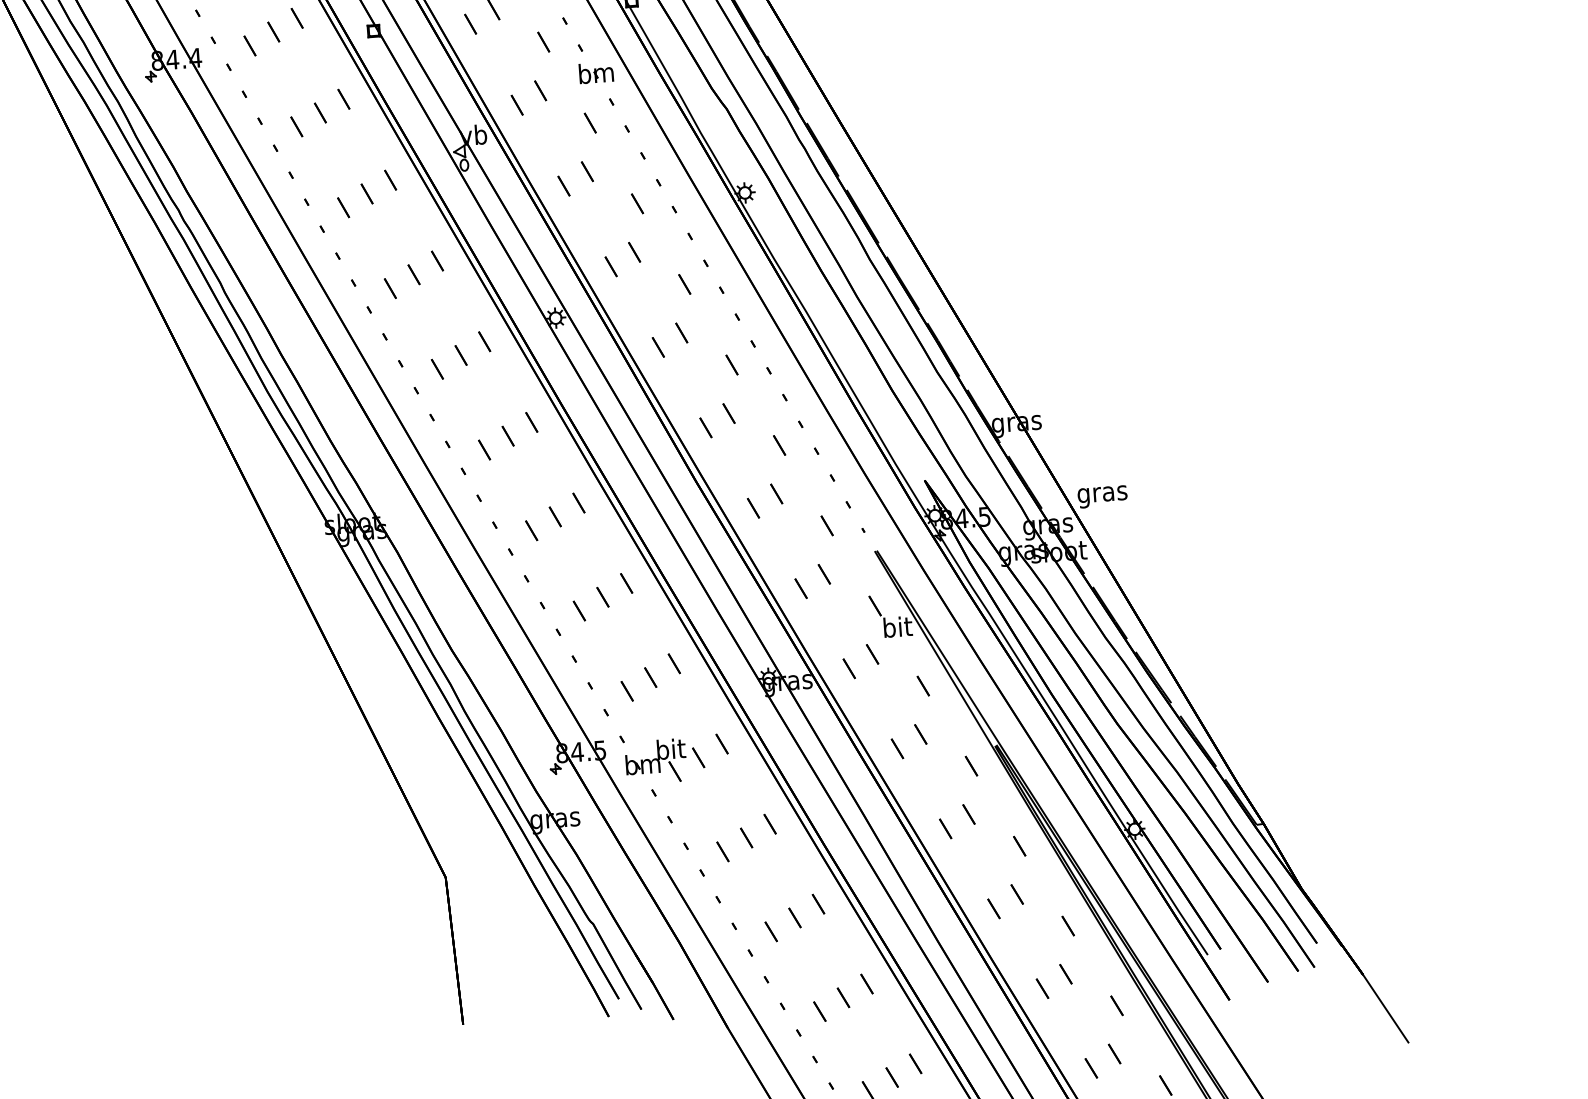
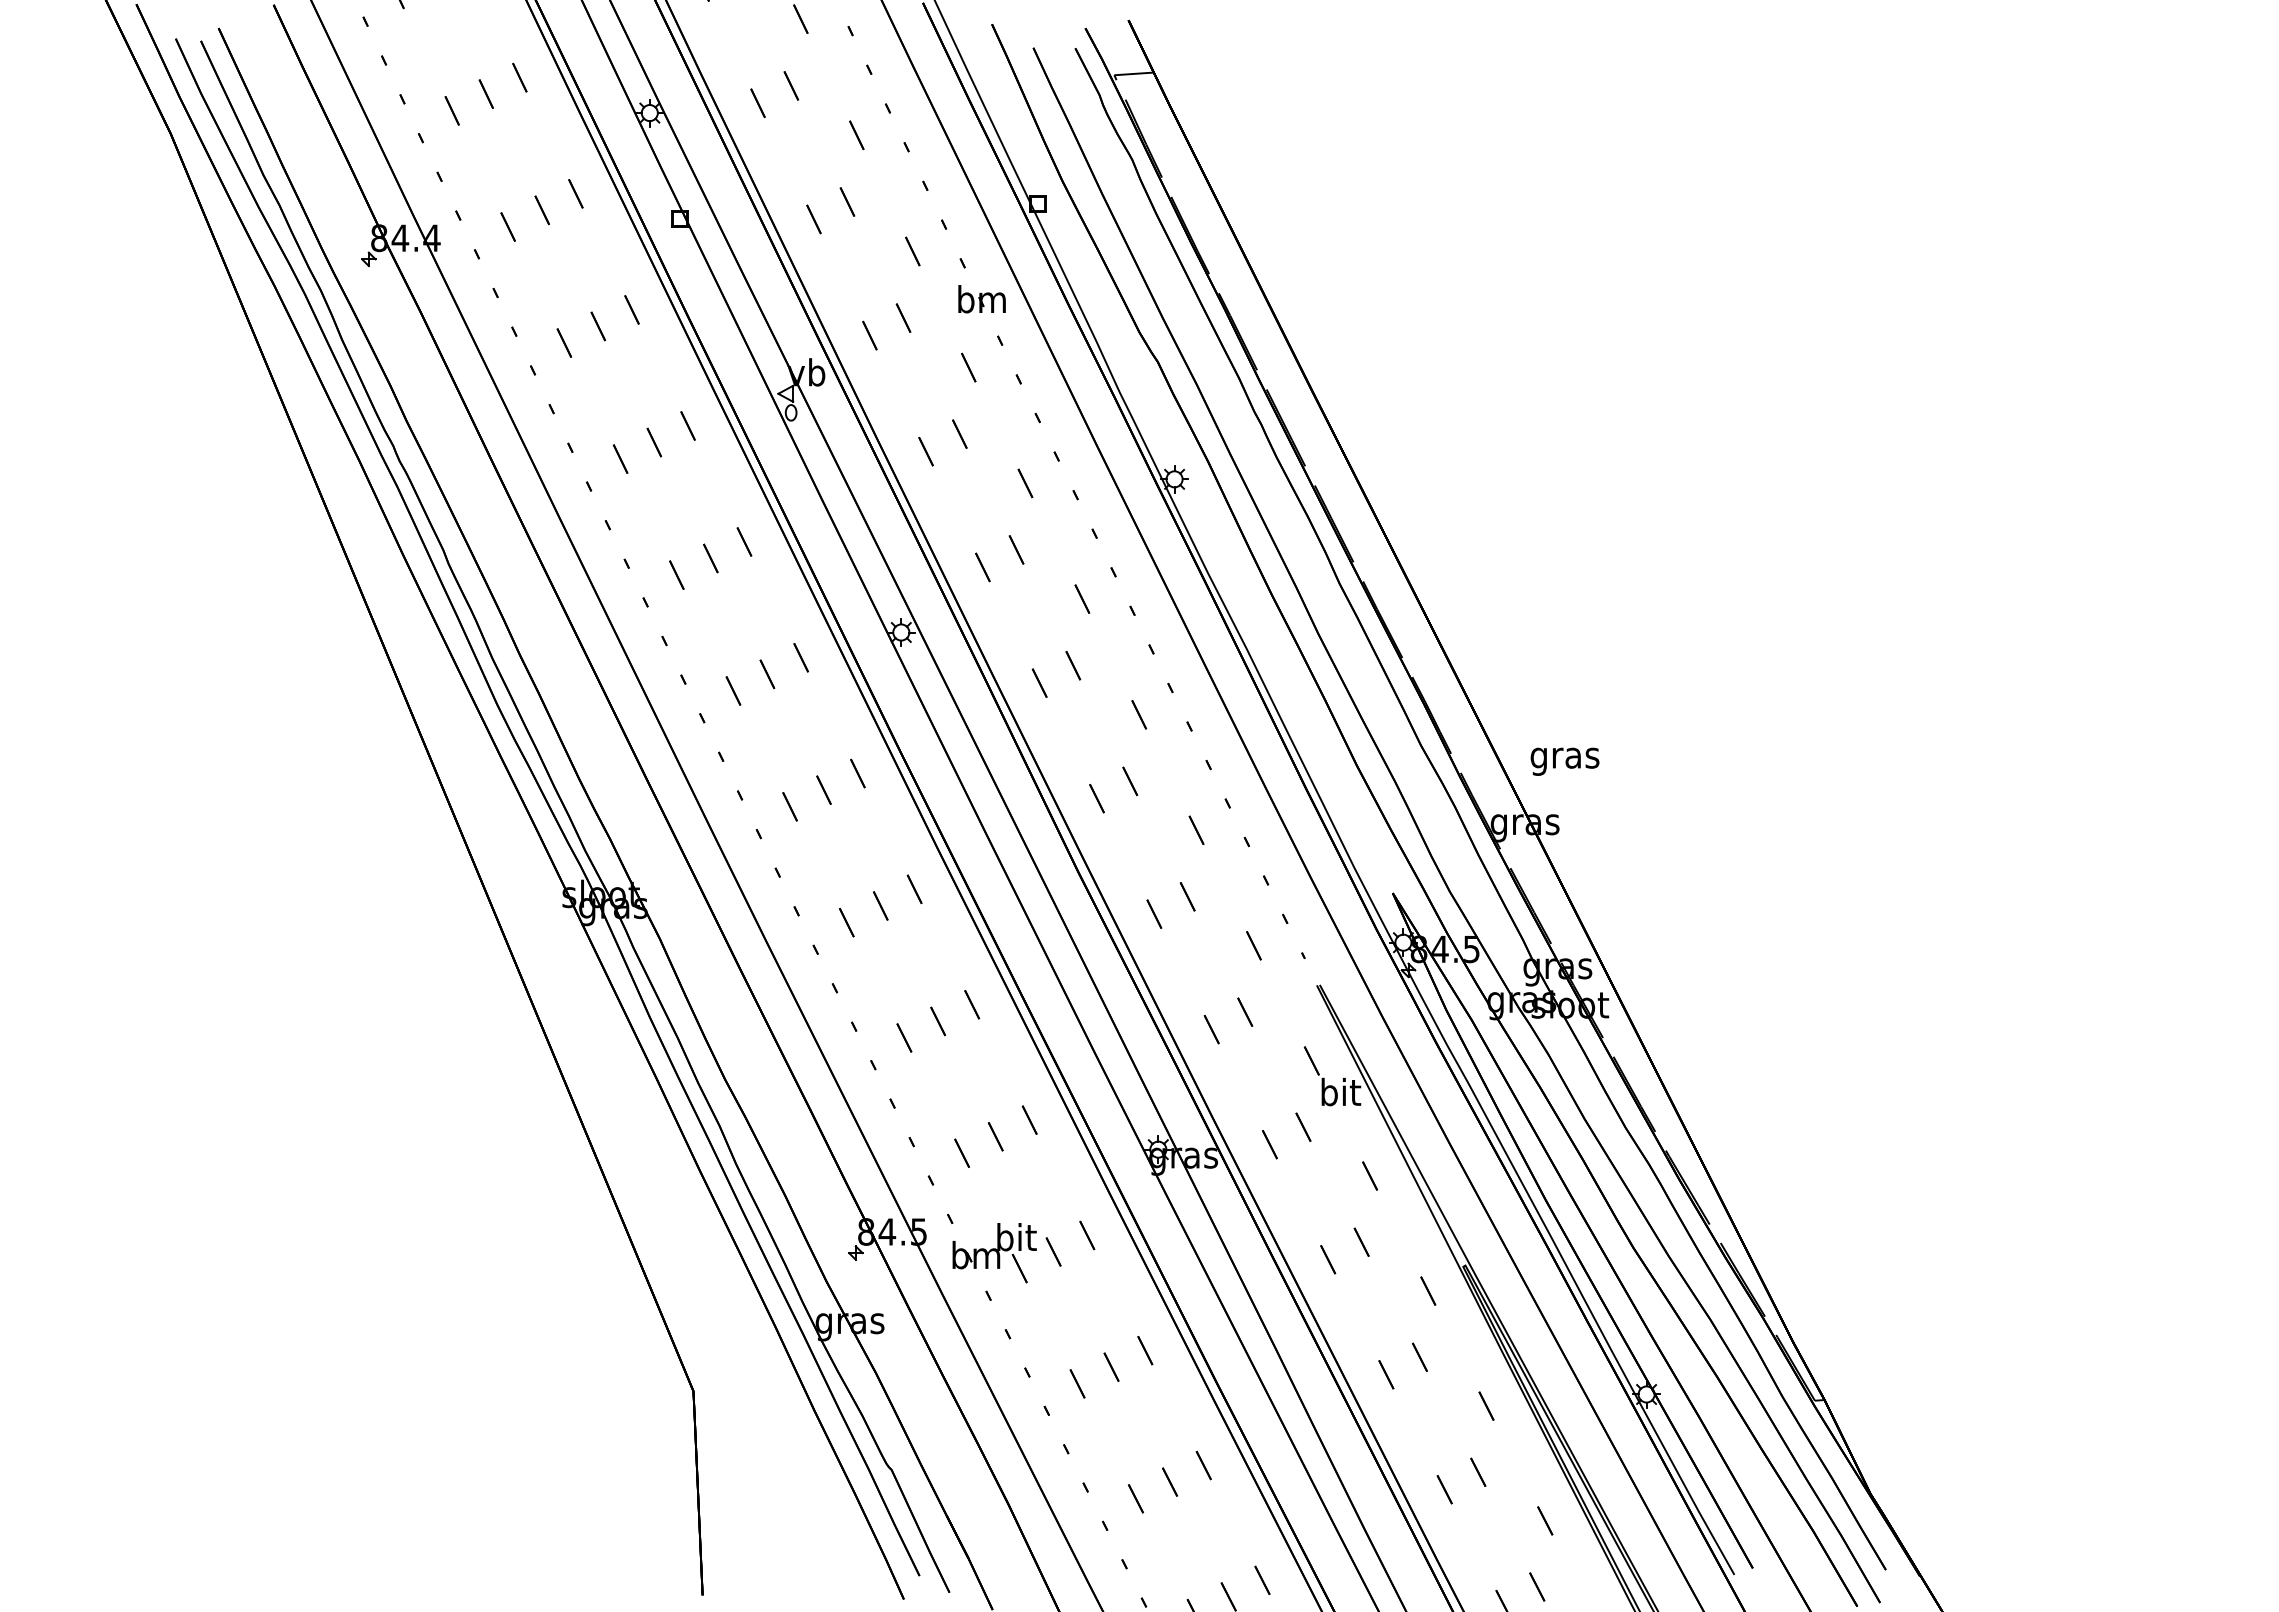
text: (1102, 496) -> (1564, 761), moved

